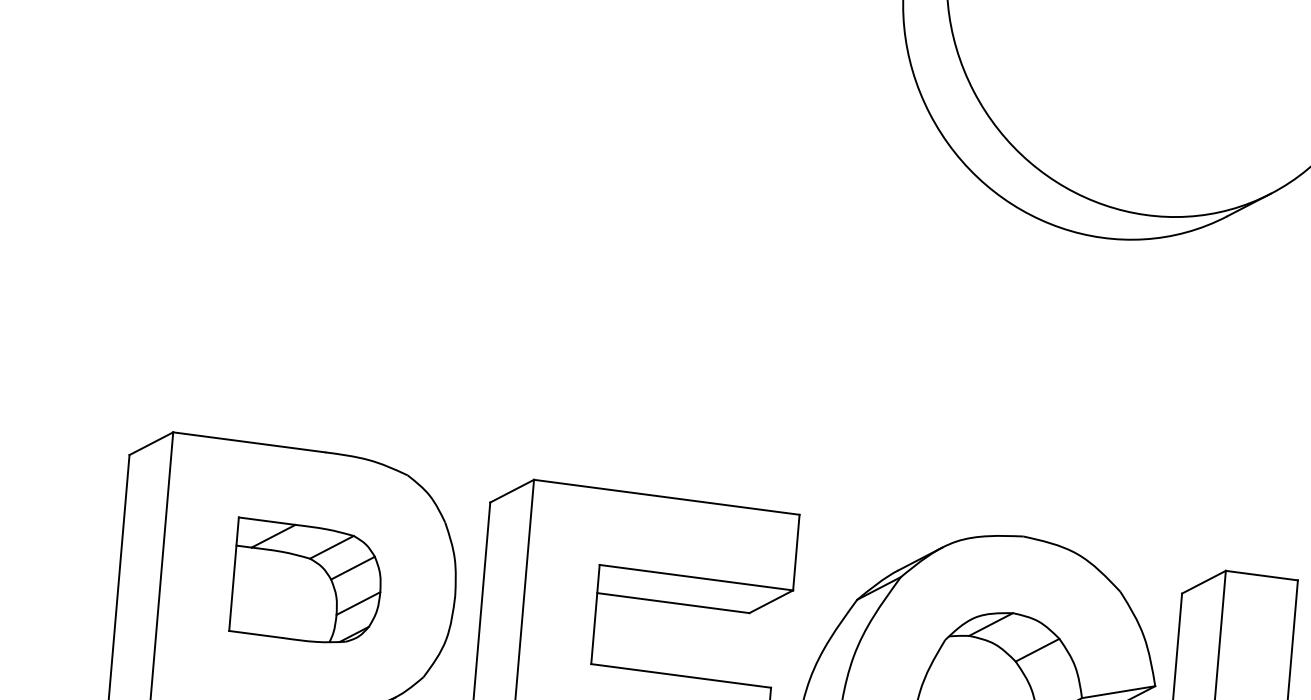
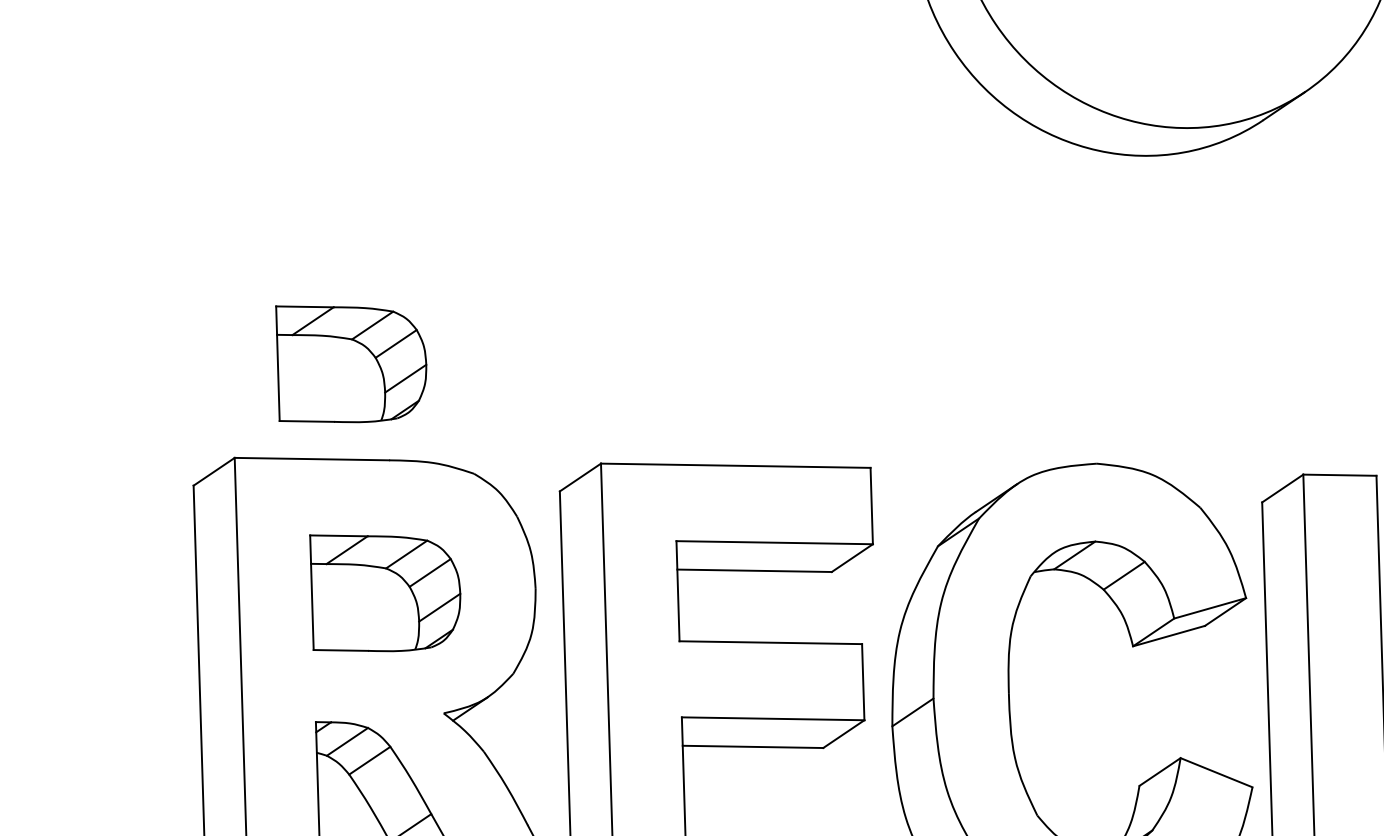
part: (299, 353) -> (351, 364), added

